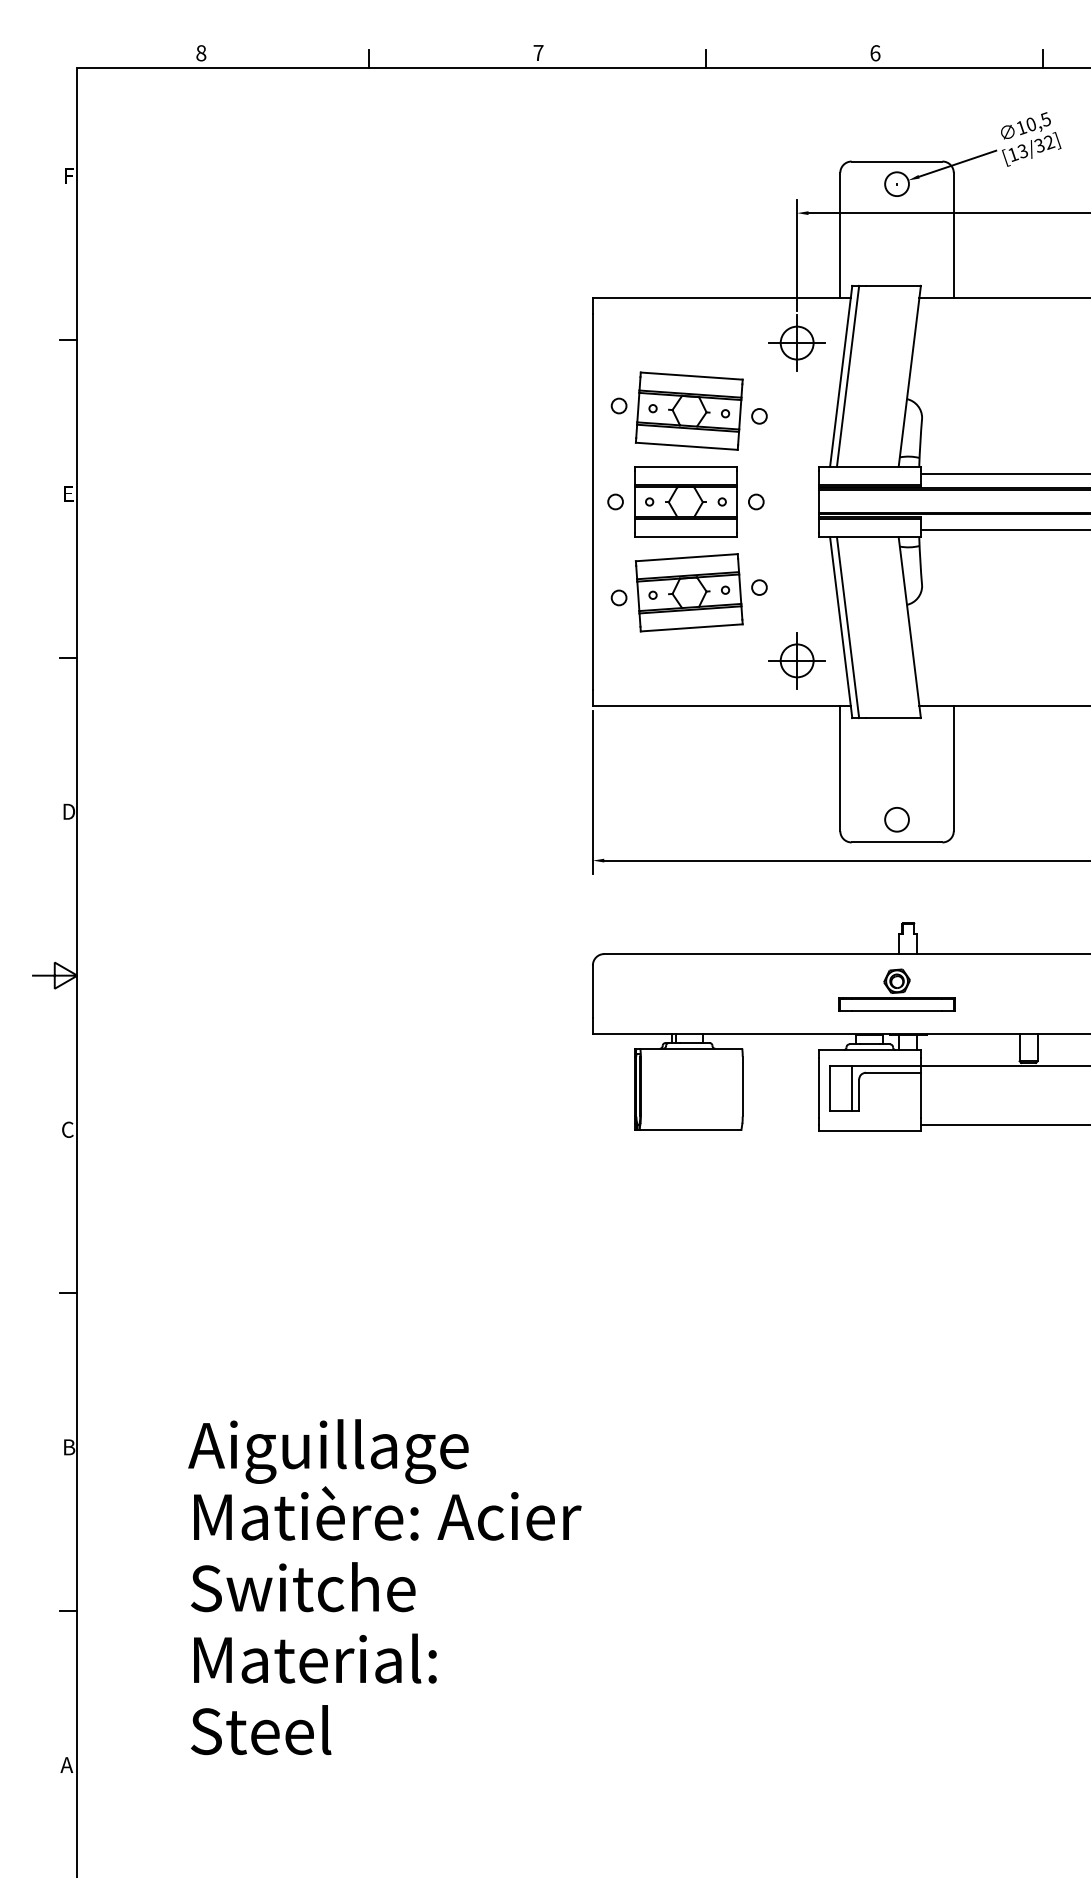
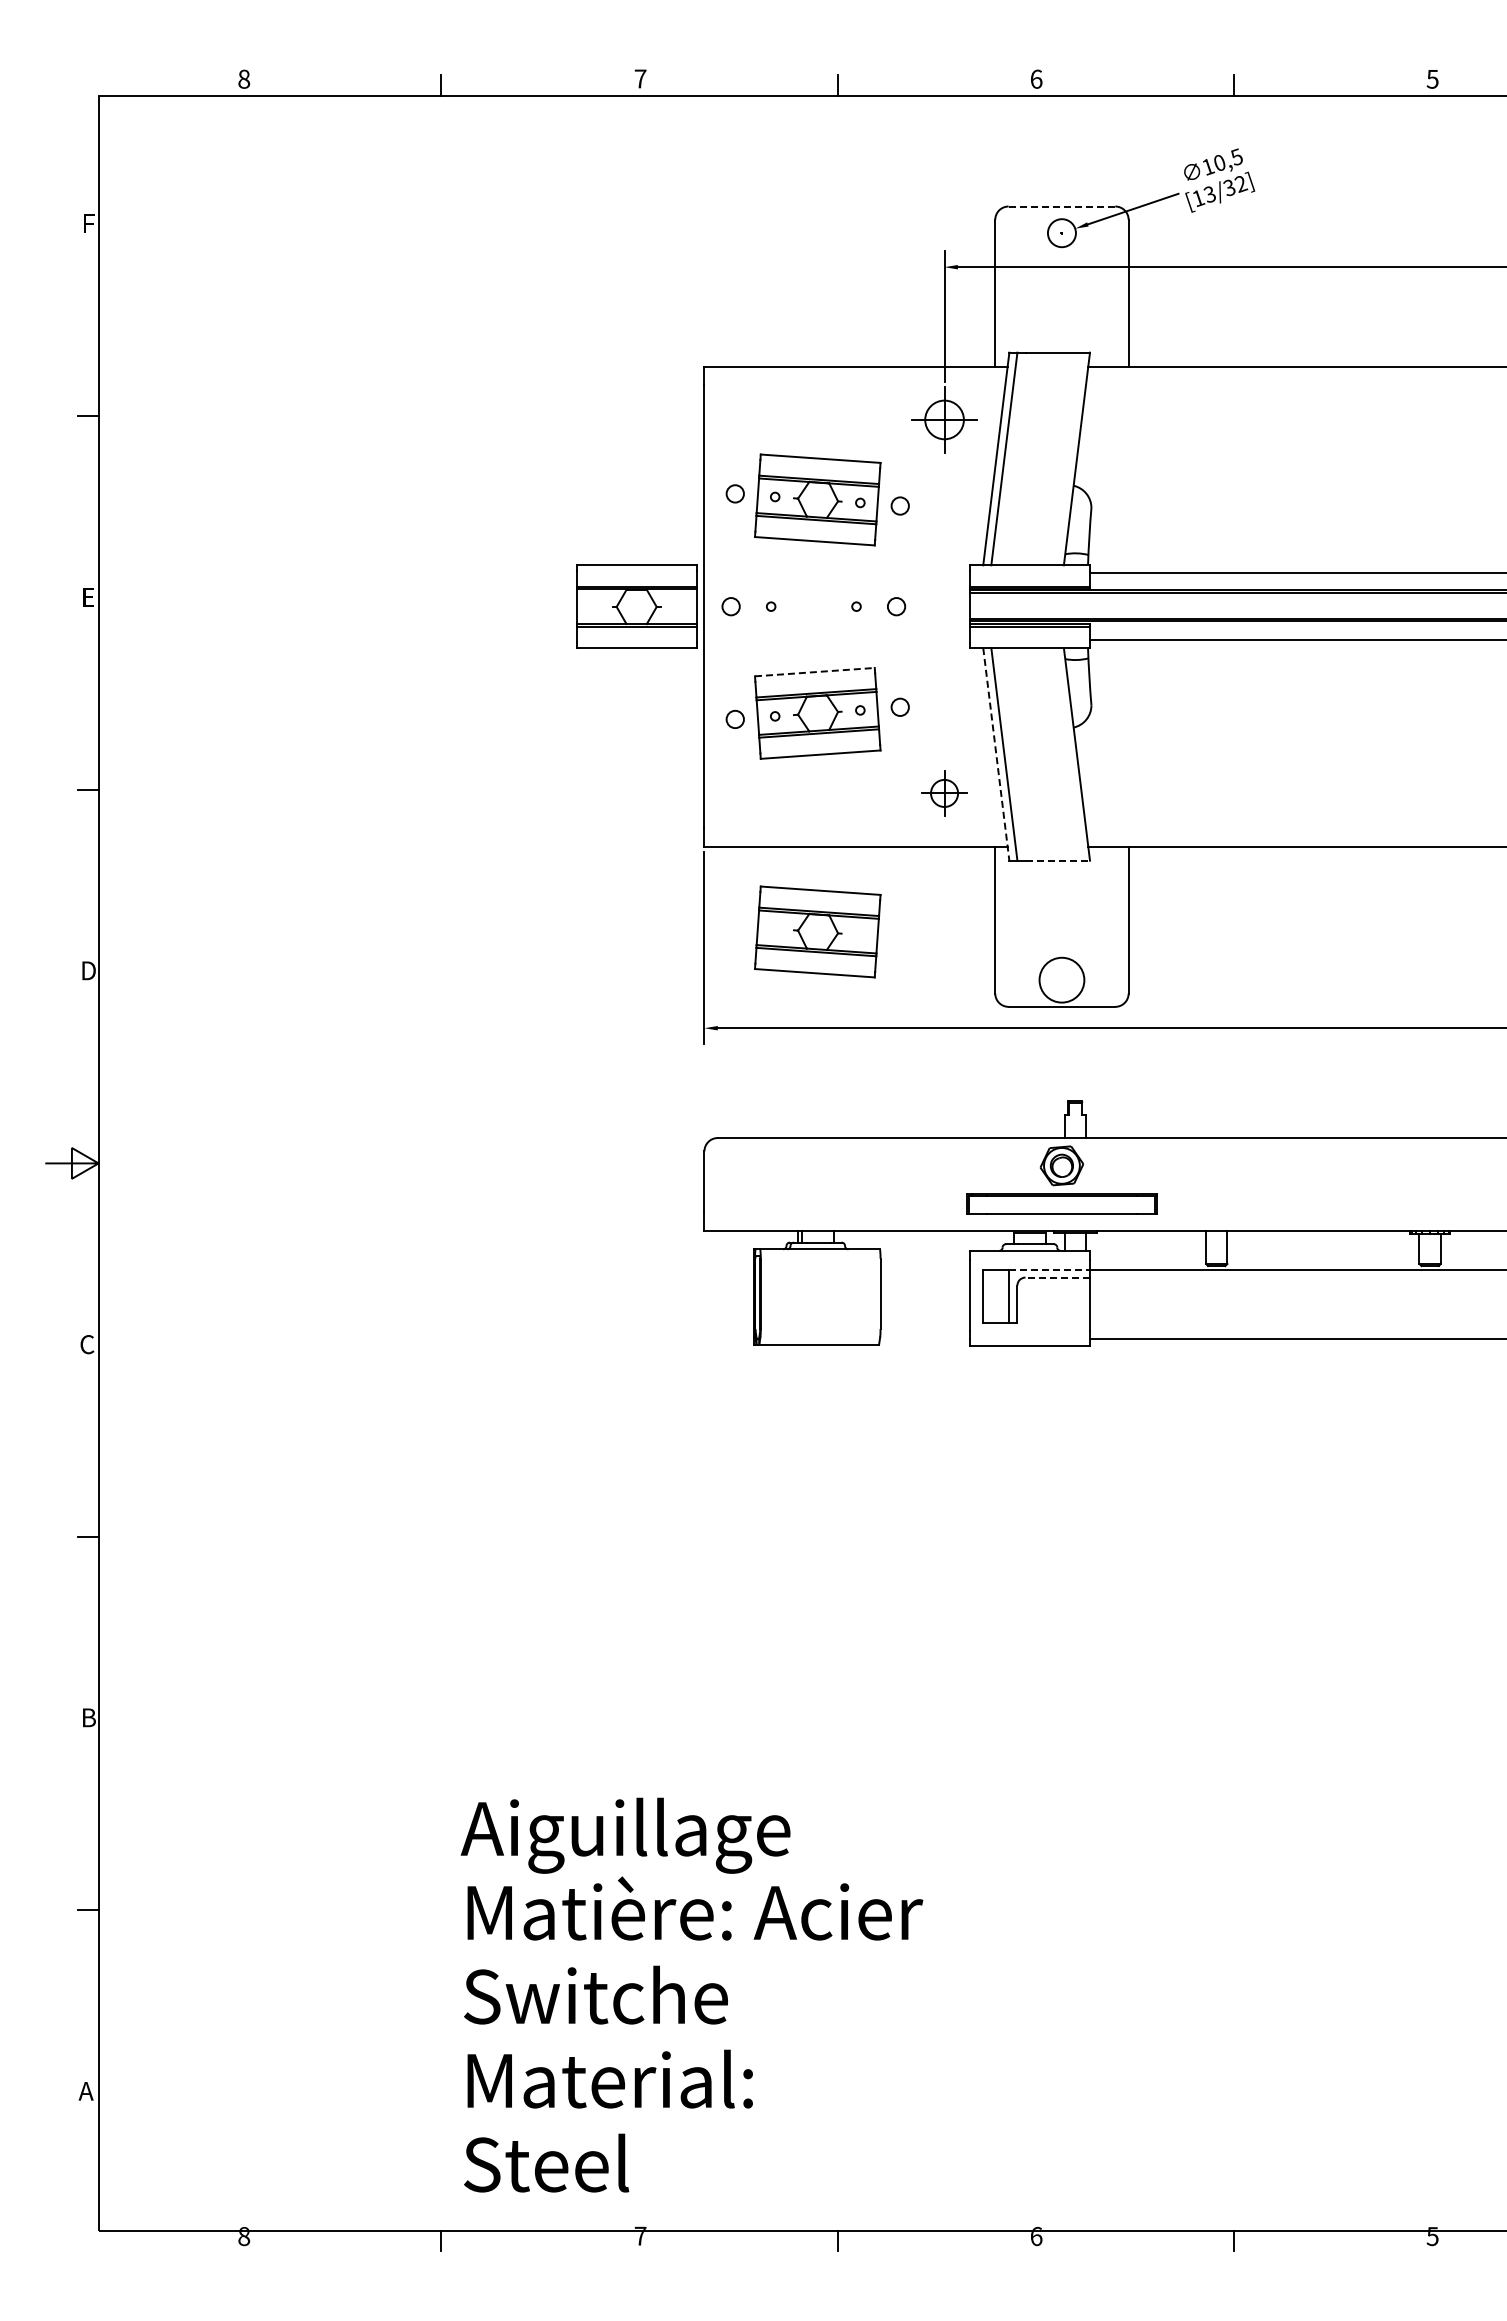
line: (897, 161) -> (1062, 206), solid -> dashed
part: (685, 501) -> (636, 606), moved
line: (687, 557) -> (815, 672), solid -> dashed
line: (841, 627) -> (996, 754), solid -> dashed
part: (797, 660) -> (944, 793), size x0.7
line: (894, 717) -> (1058, 860), solid -> dashed
part: (689, 778) -> (817, 931), added
circle: (896, 820) -> (1061, 980), size x1.6
part: (896, 990) -> (1061, 1180), size x1.4
line: (887, 1065) -> (1050, 1269), solid -> dashed
line: (893, 1072) -> (1057, 1277), solid -> dashed
text: (384, 1586) -> (691, 1994), moved

